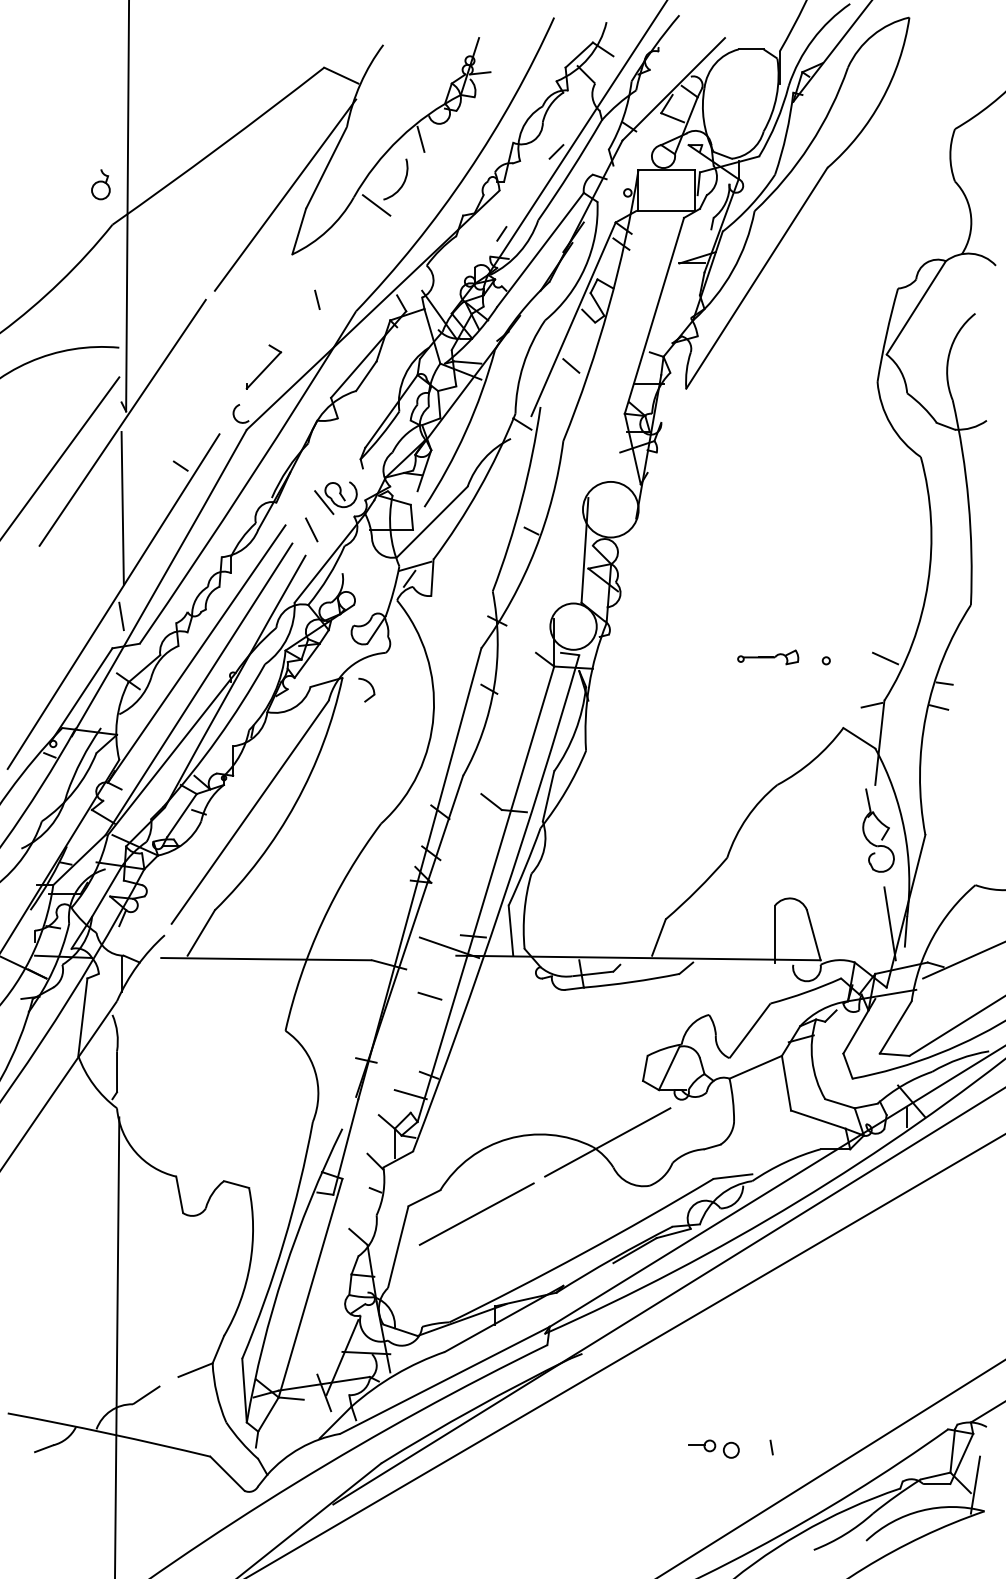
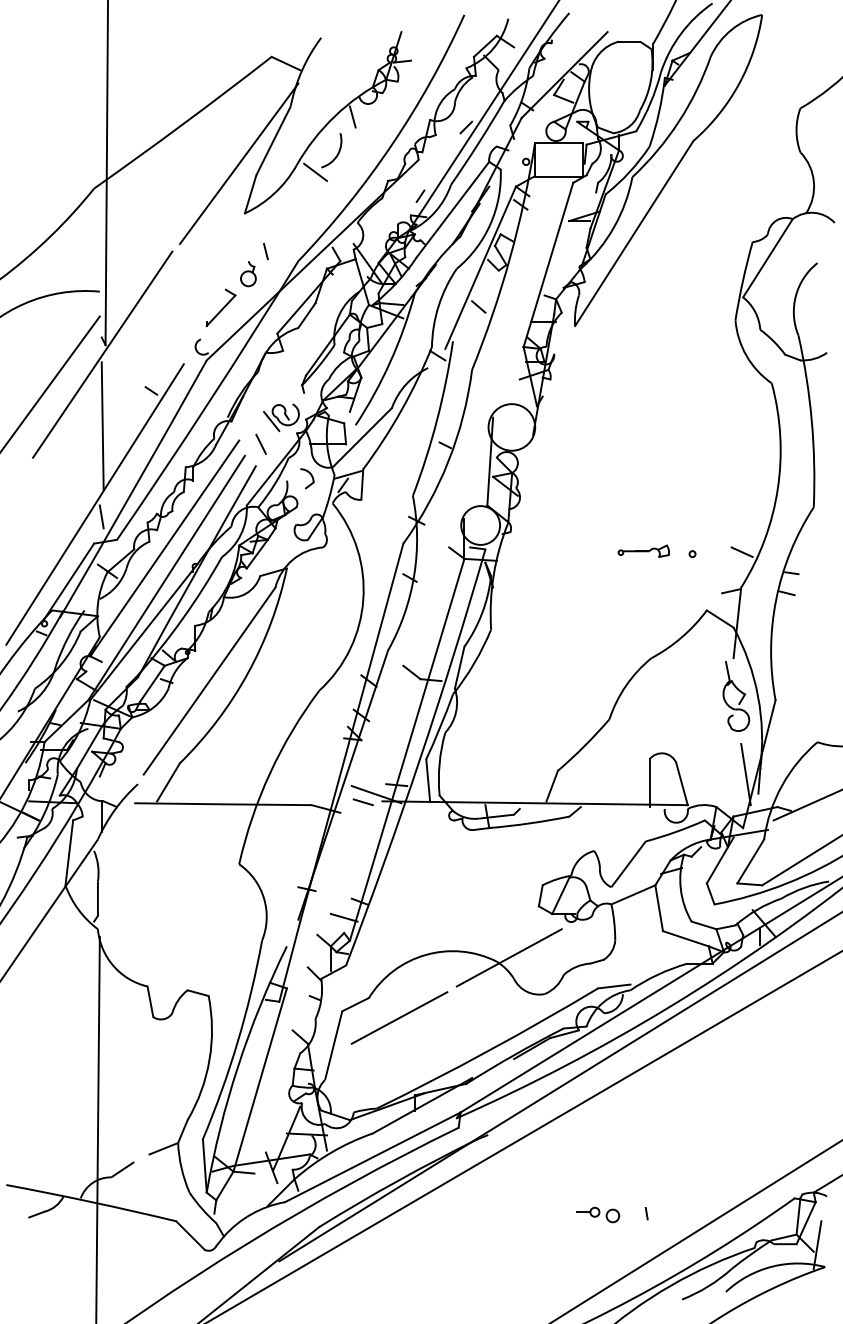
part: (100, 185) -> (248, 274), moved
part: (367, 689) -> (307, 478), moved
line: (429, 996) -> (362, 802), moved

